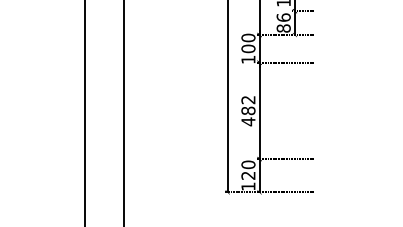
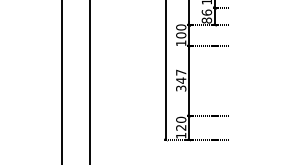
text: (248, 111) -> (181, 81), 482 -> 347

